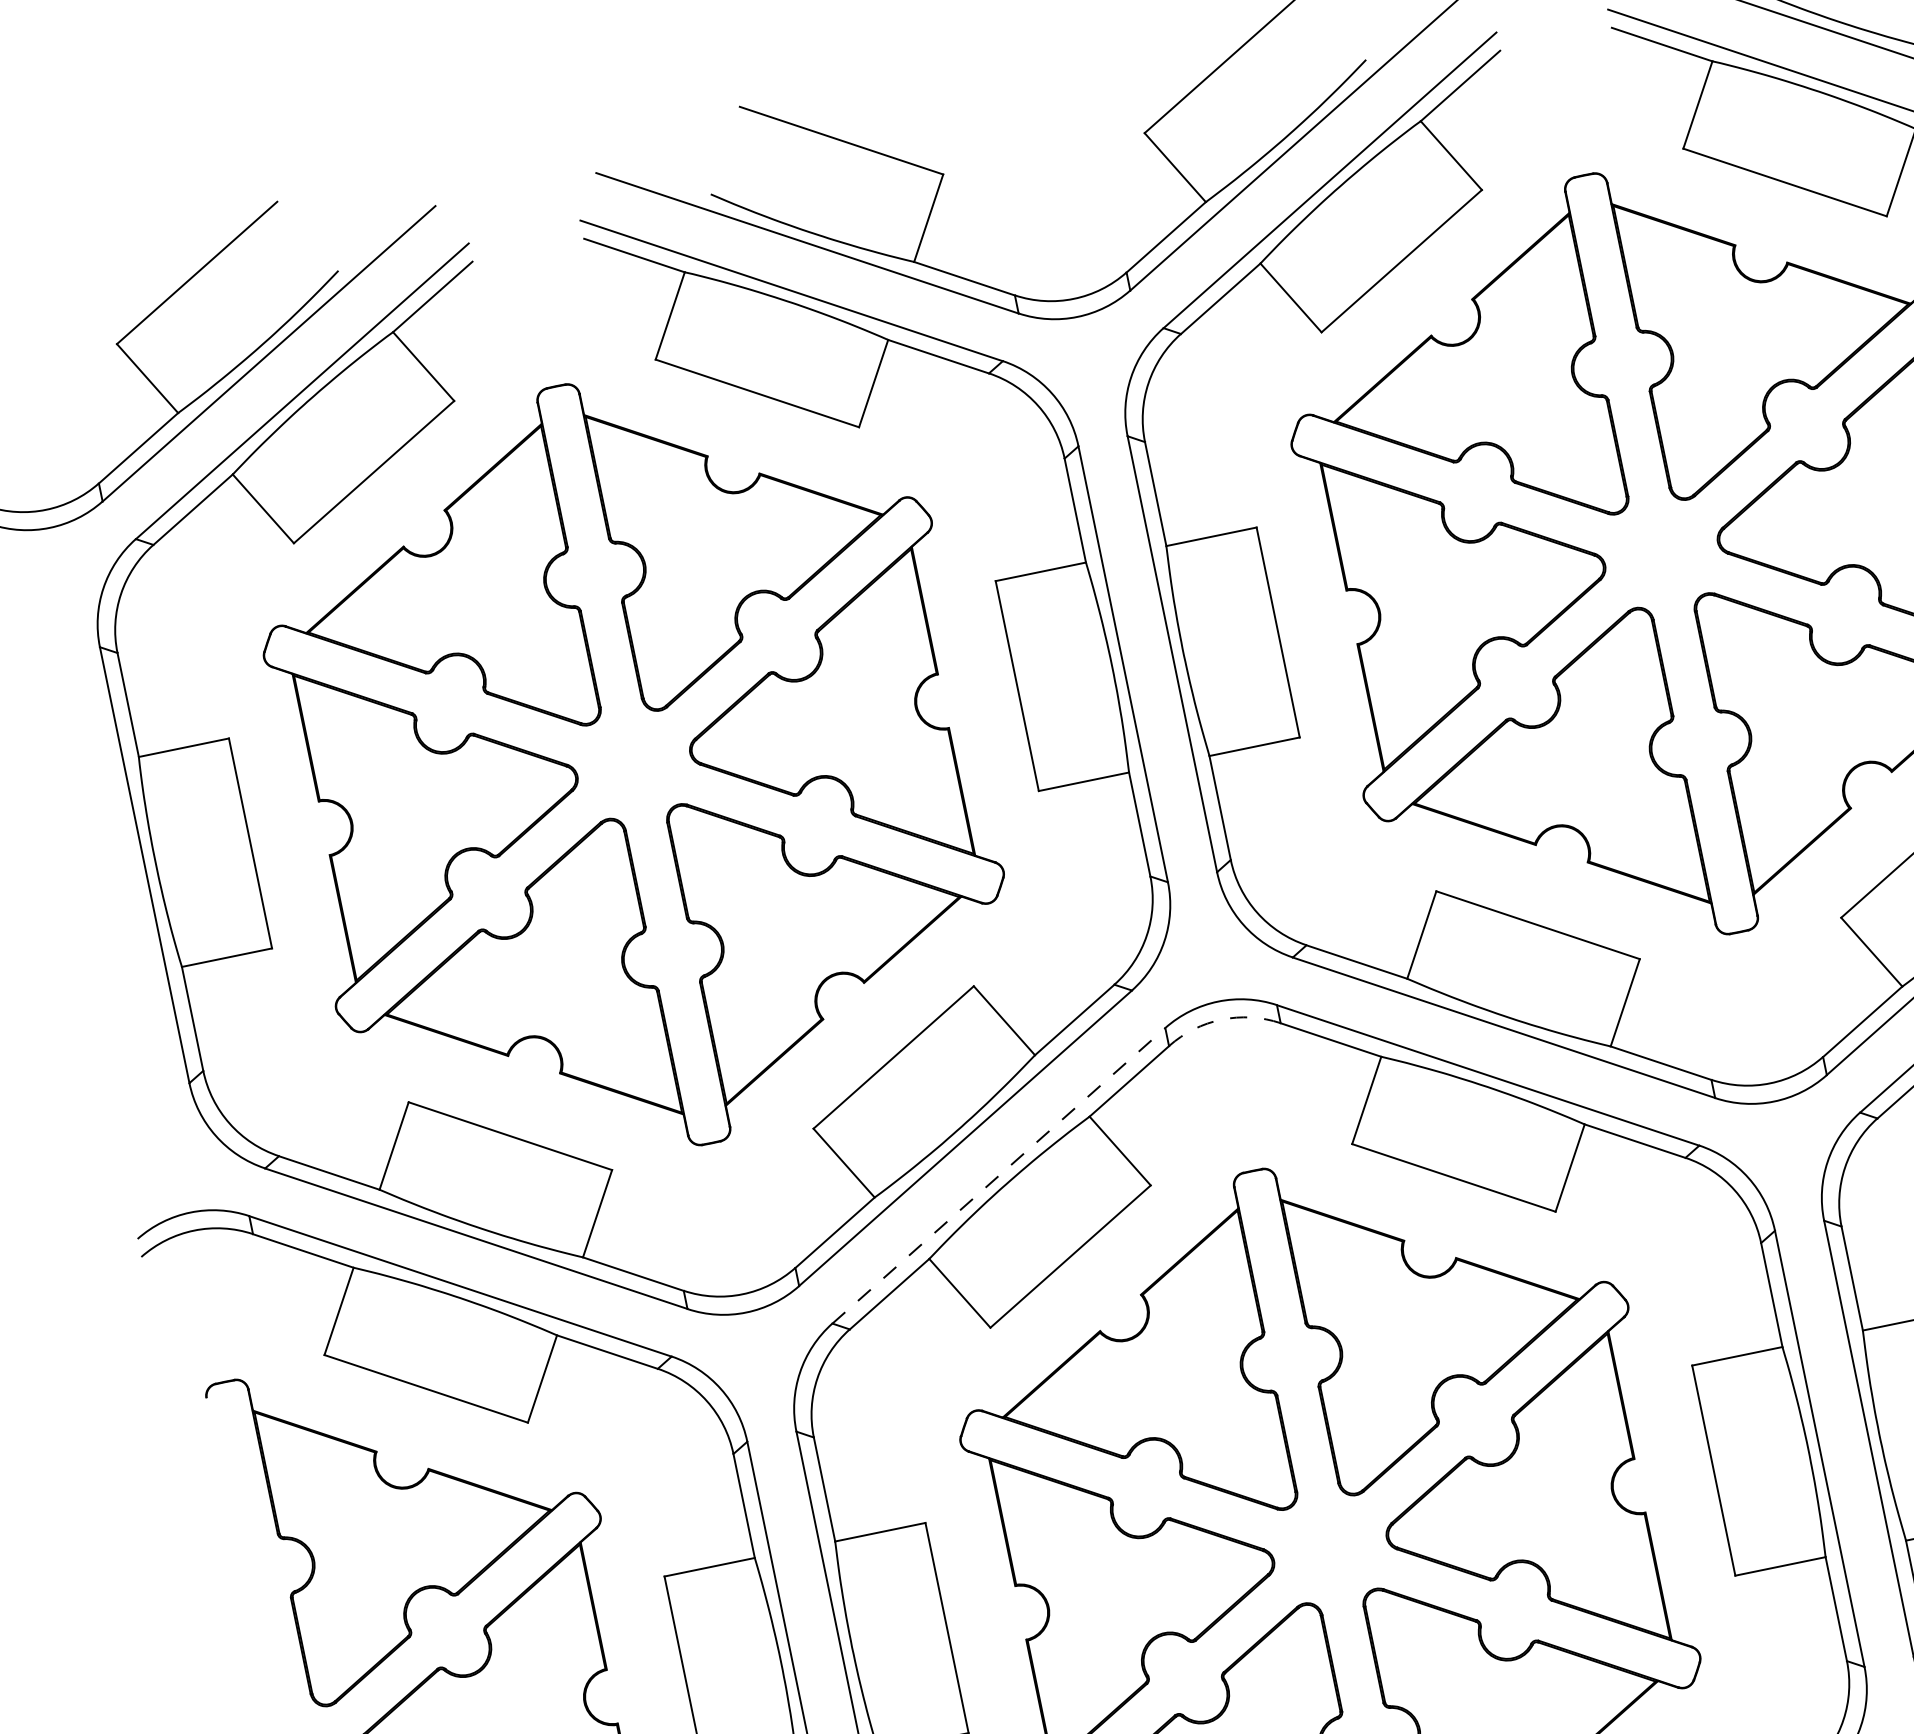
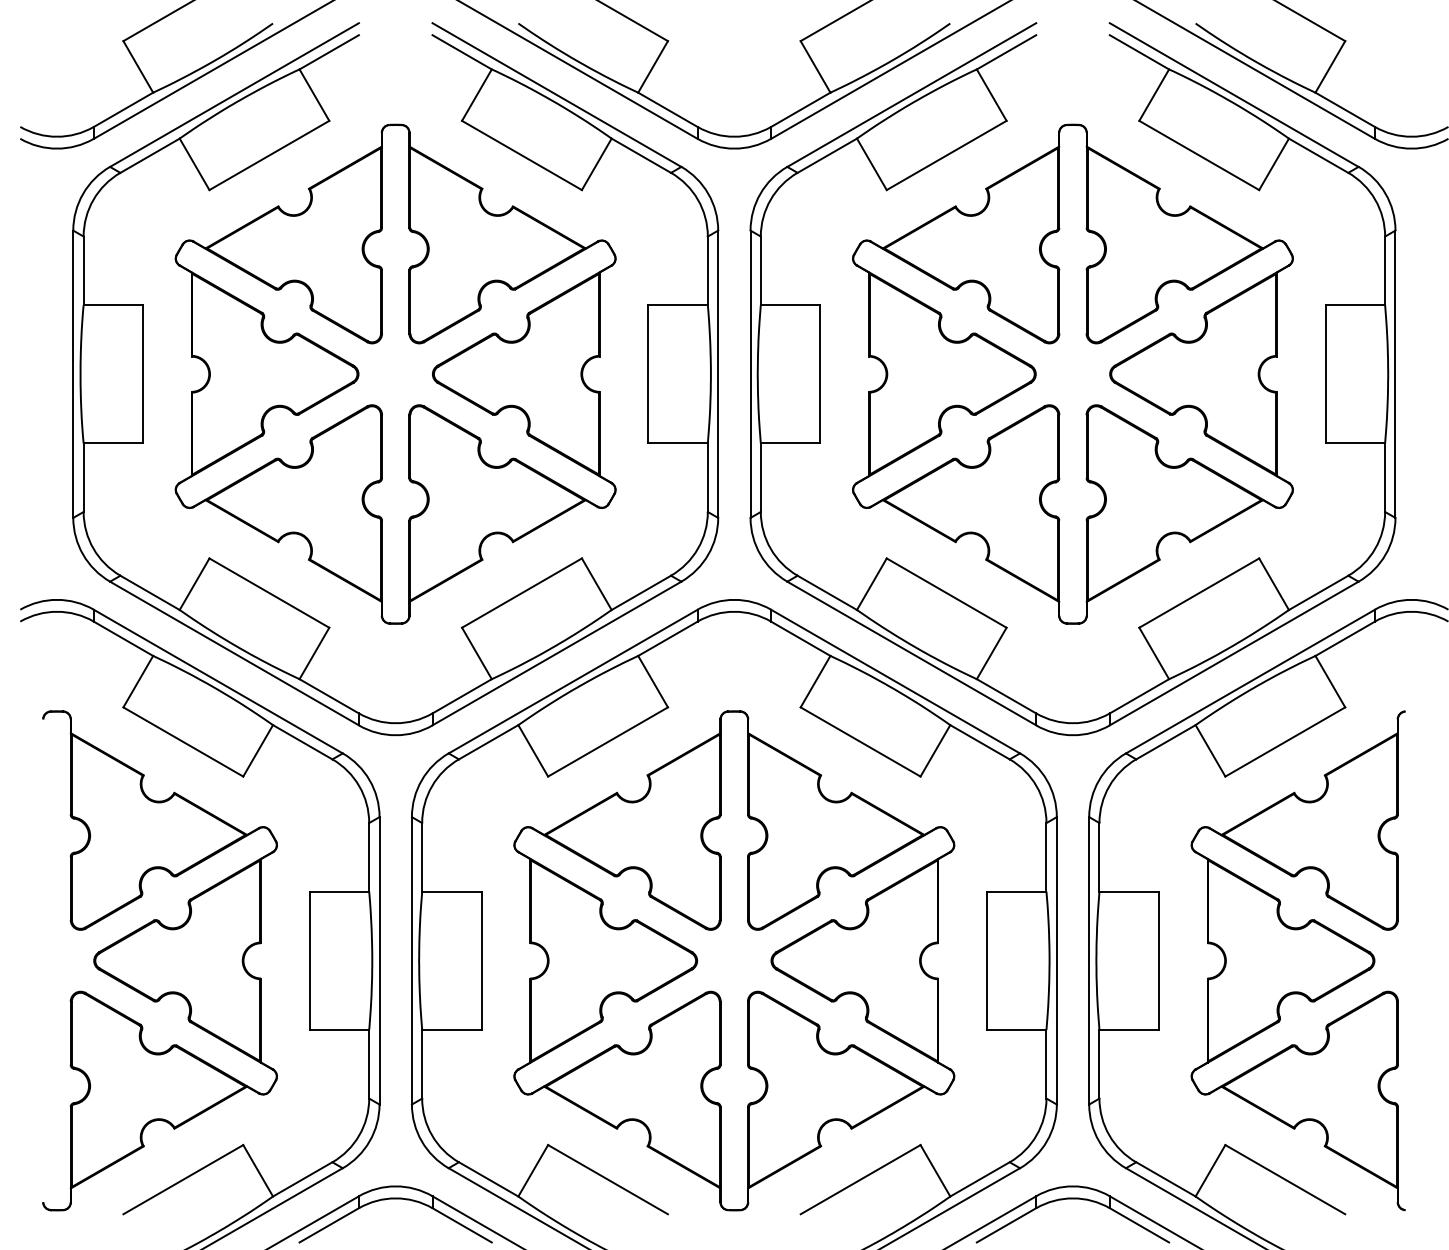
arc: (1221, 1019) -> (734, 611), dashed -> solid
line: (999, 1175) -> (573, 681), dashed -> solid

